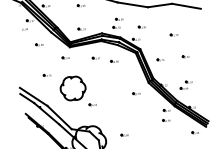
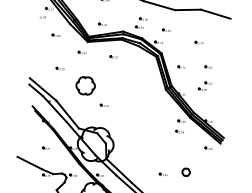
part: (114, 61) -> (132, 62), removed
part: (185, 84) -> (204, 85), moved
part: (72, 88) -> (85, 85), size x0.7
part: (136, 92) -> (151, 98), removed
part: (124, 135) -> (133, 141), removed

